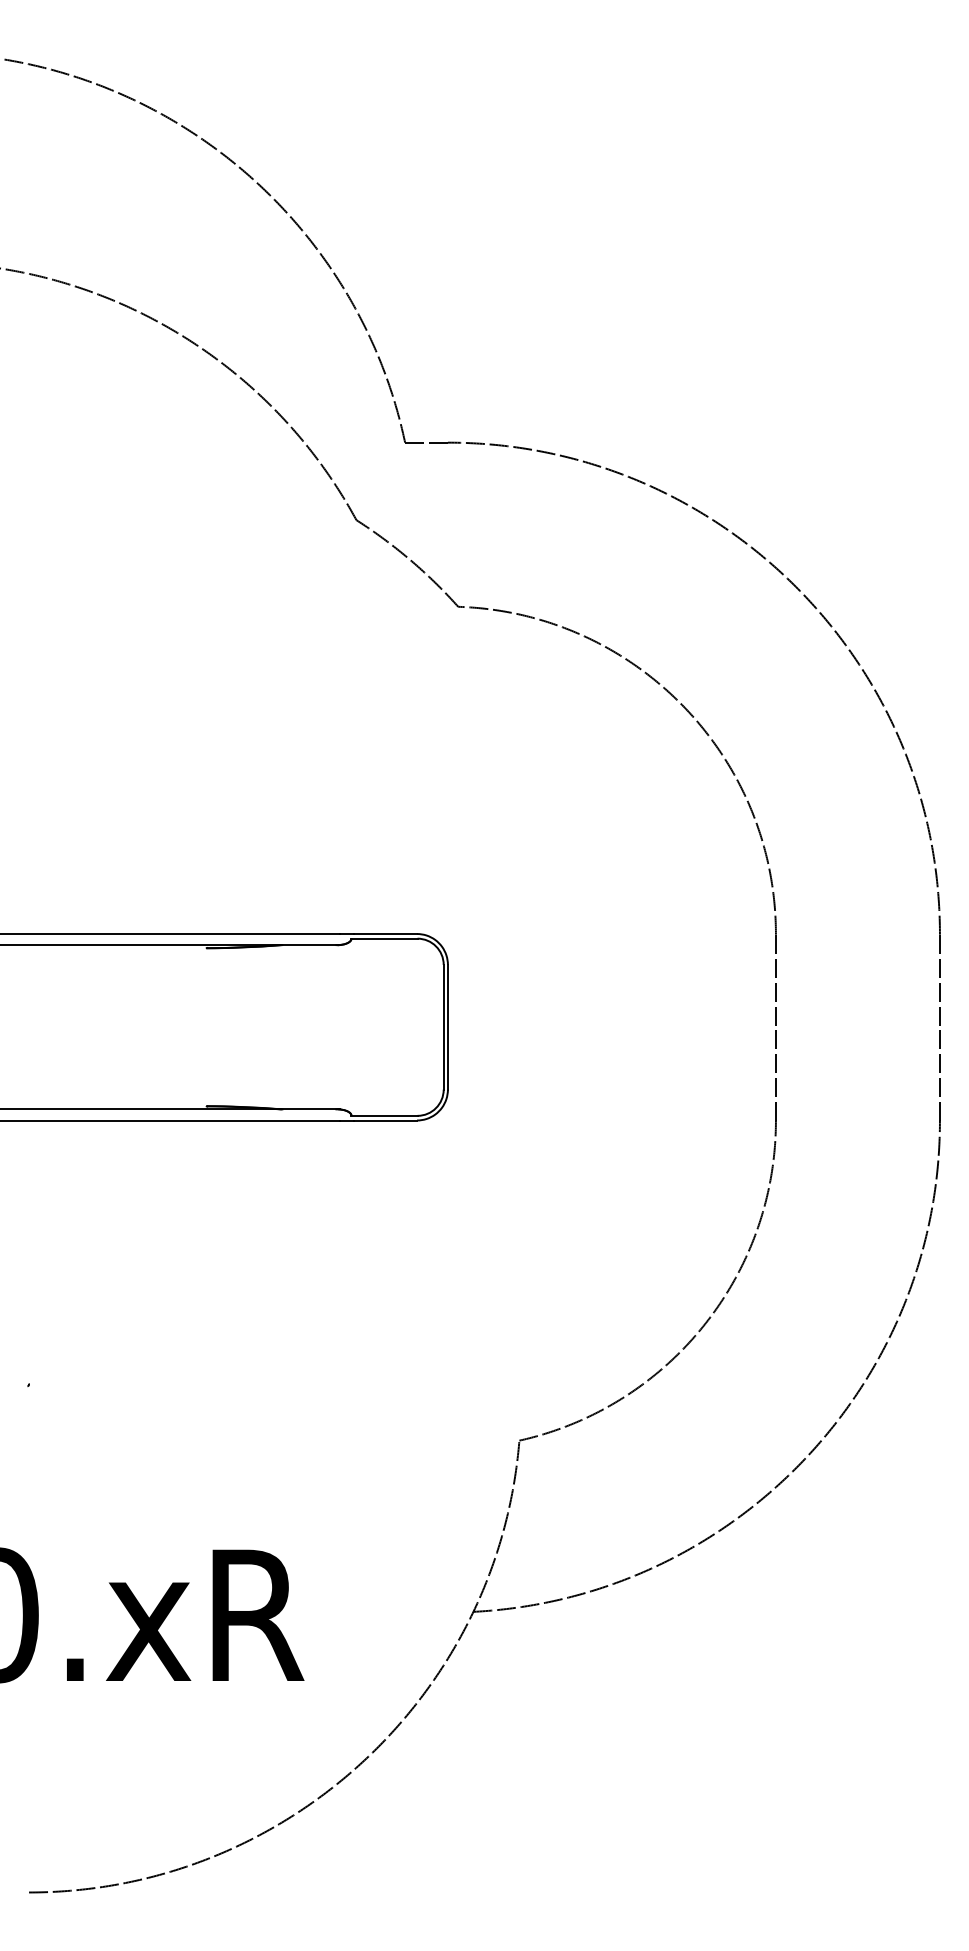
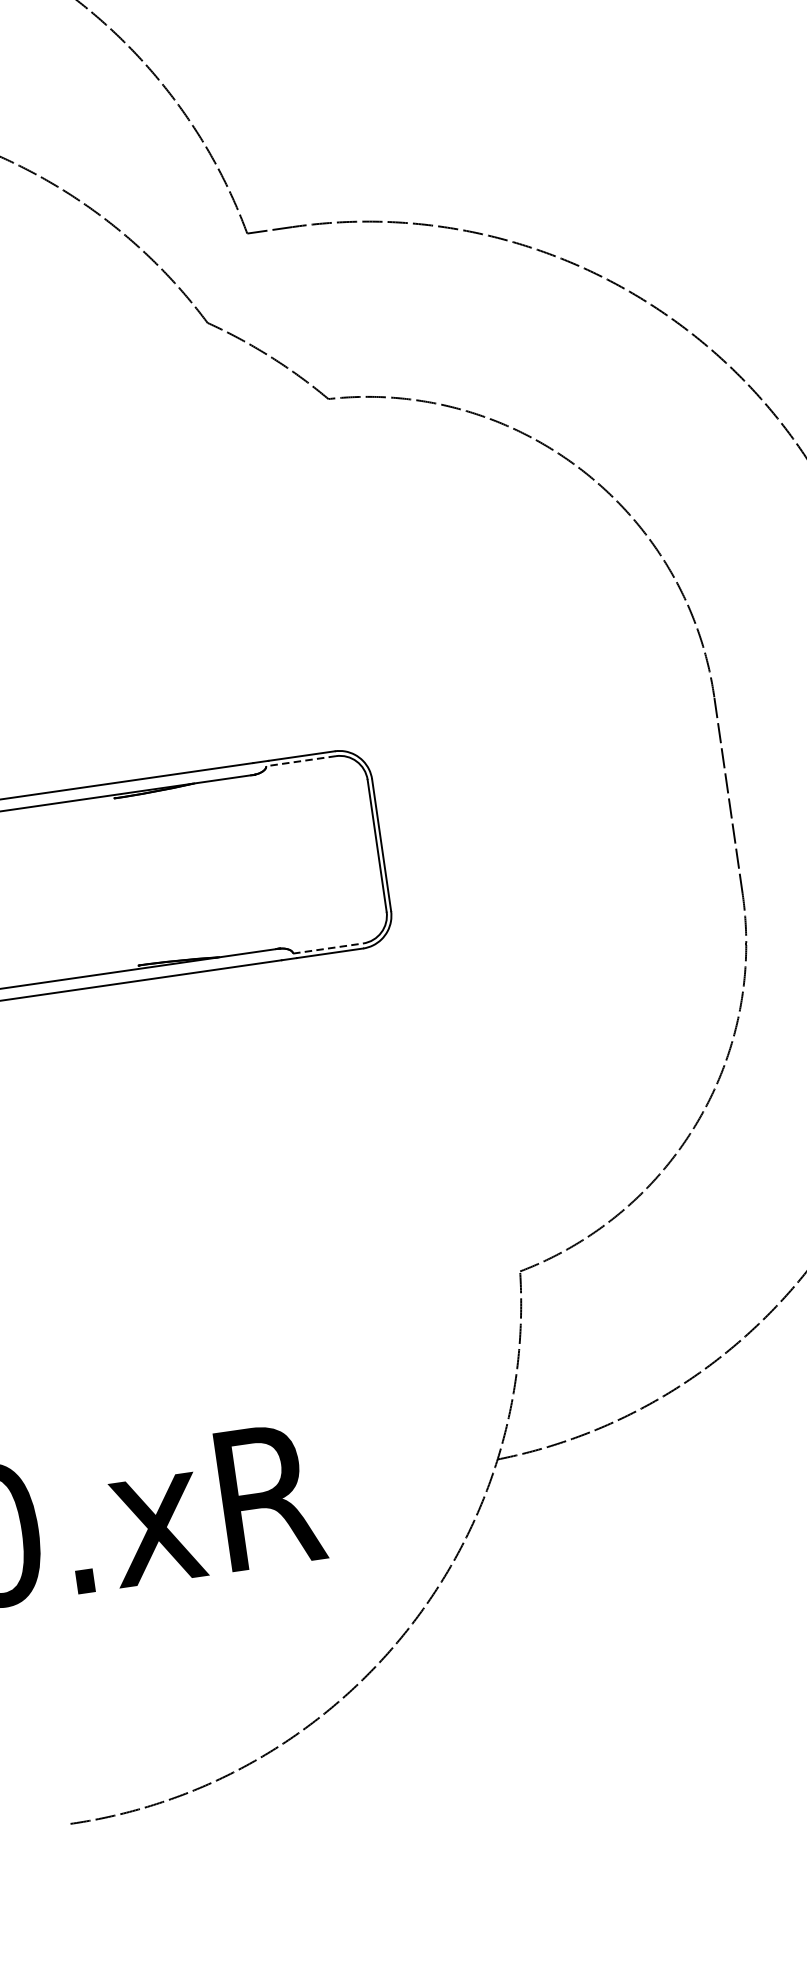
line: (383, 938) -> (299, 761), solid -> dashed
line: (384, 1115) -> (327, 948), solid -> dashed

